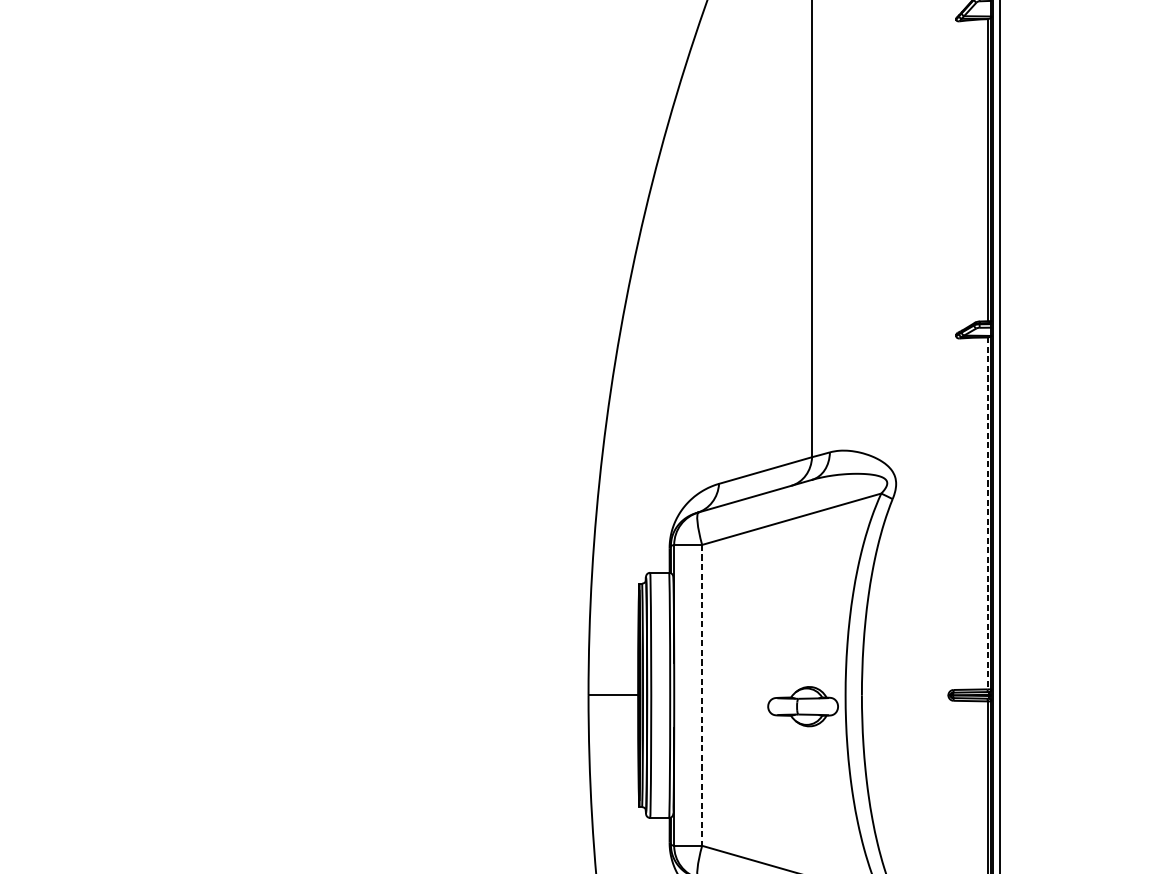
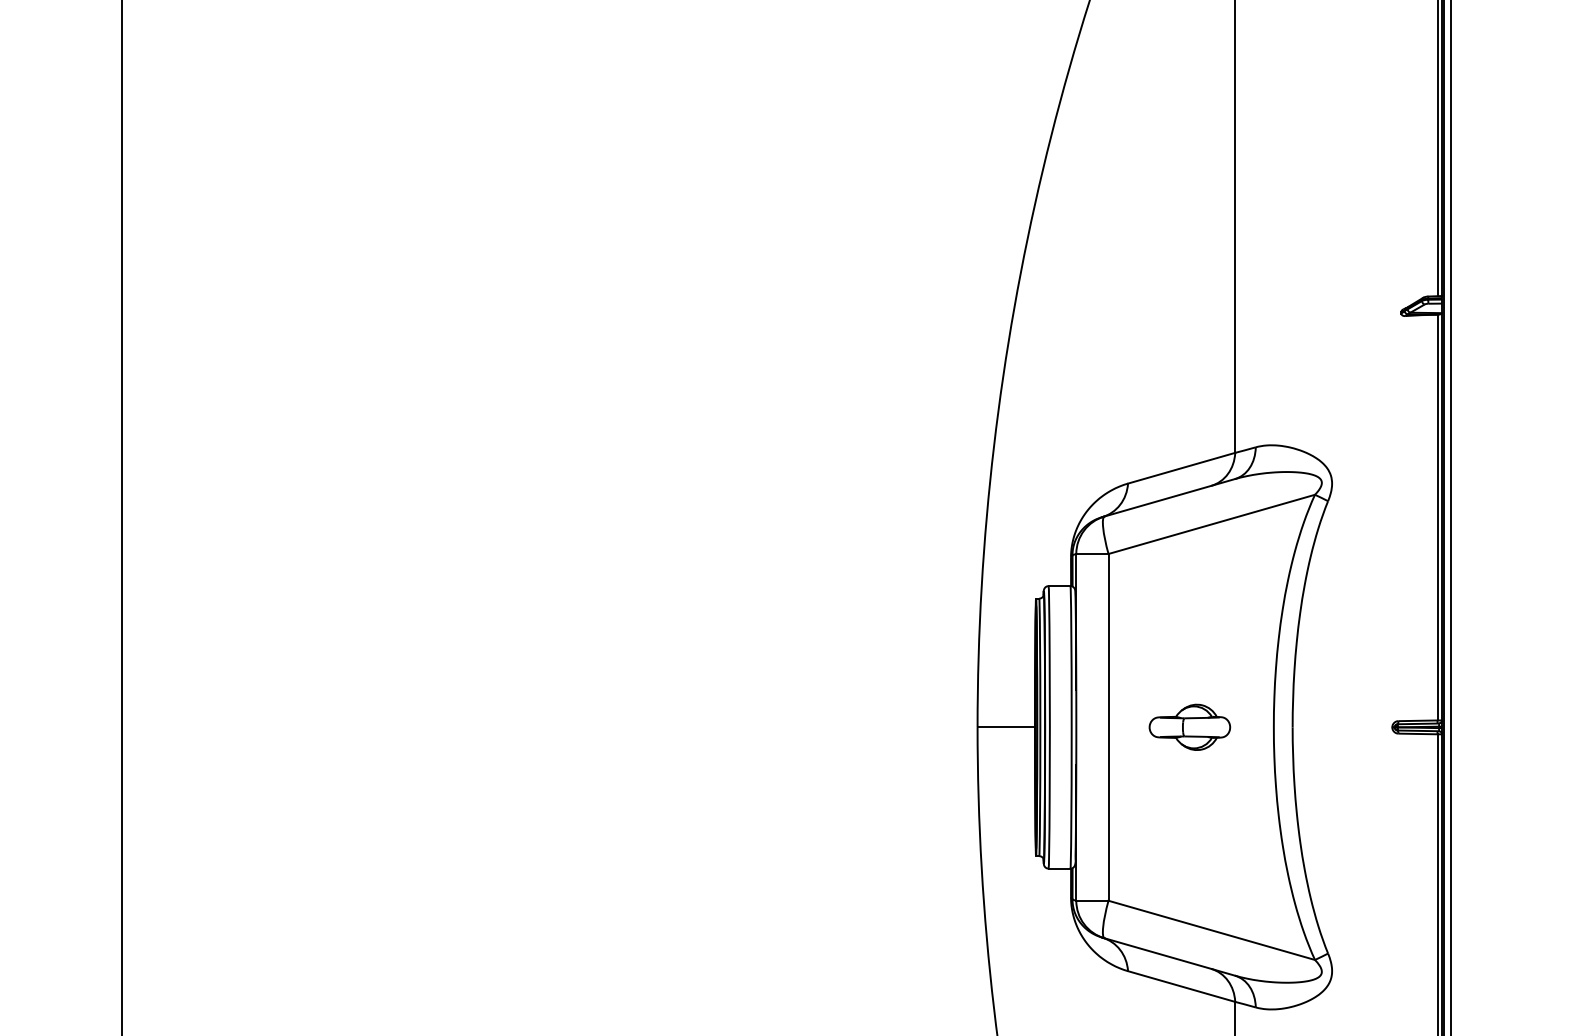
line: (987, 513) -> (1437, 517), dashed -> solid
line: (702, 695) -> (1108, 727), dashed -> solid
part: (802, 705) -> (1189, 726), moved

